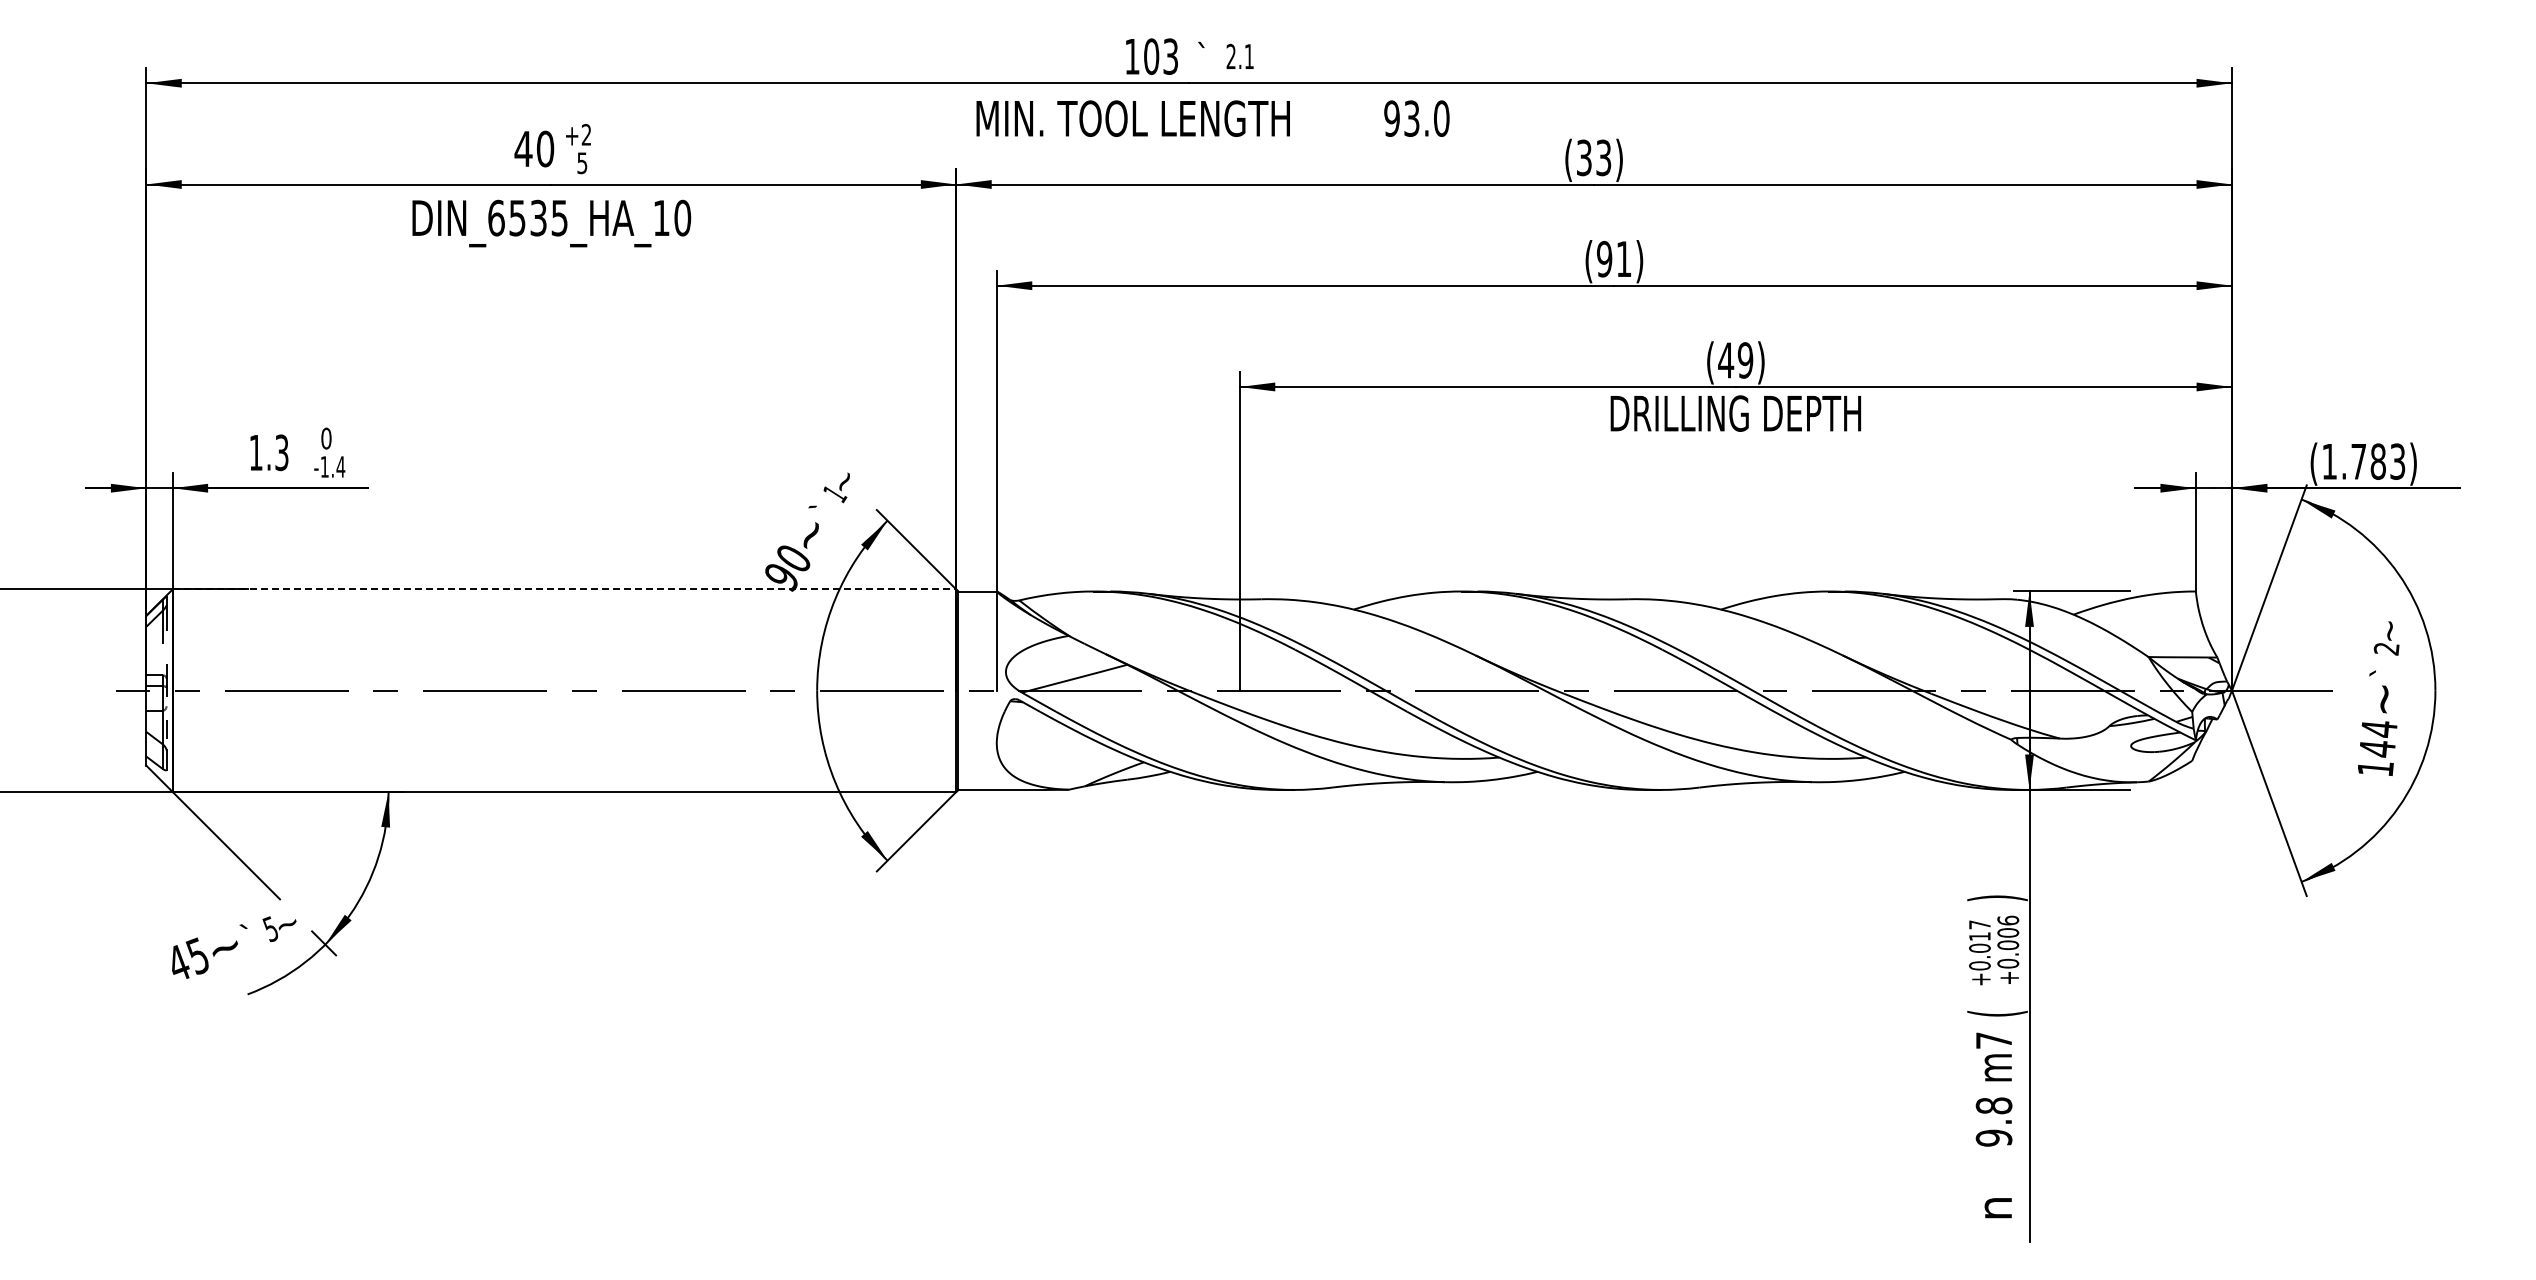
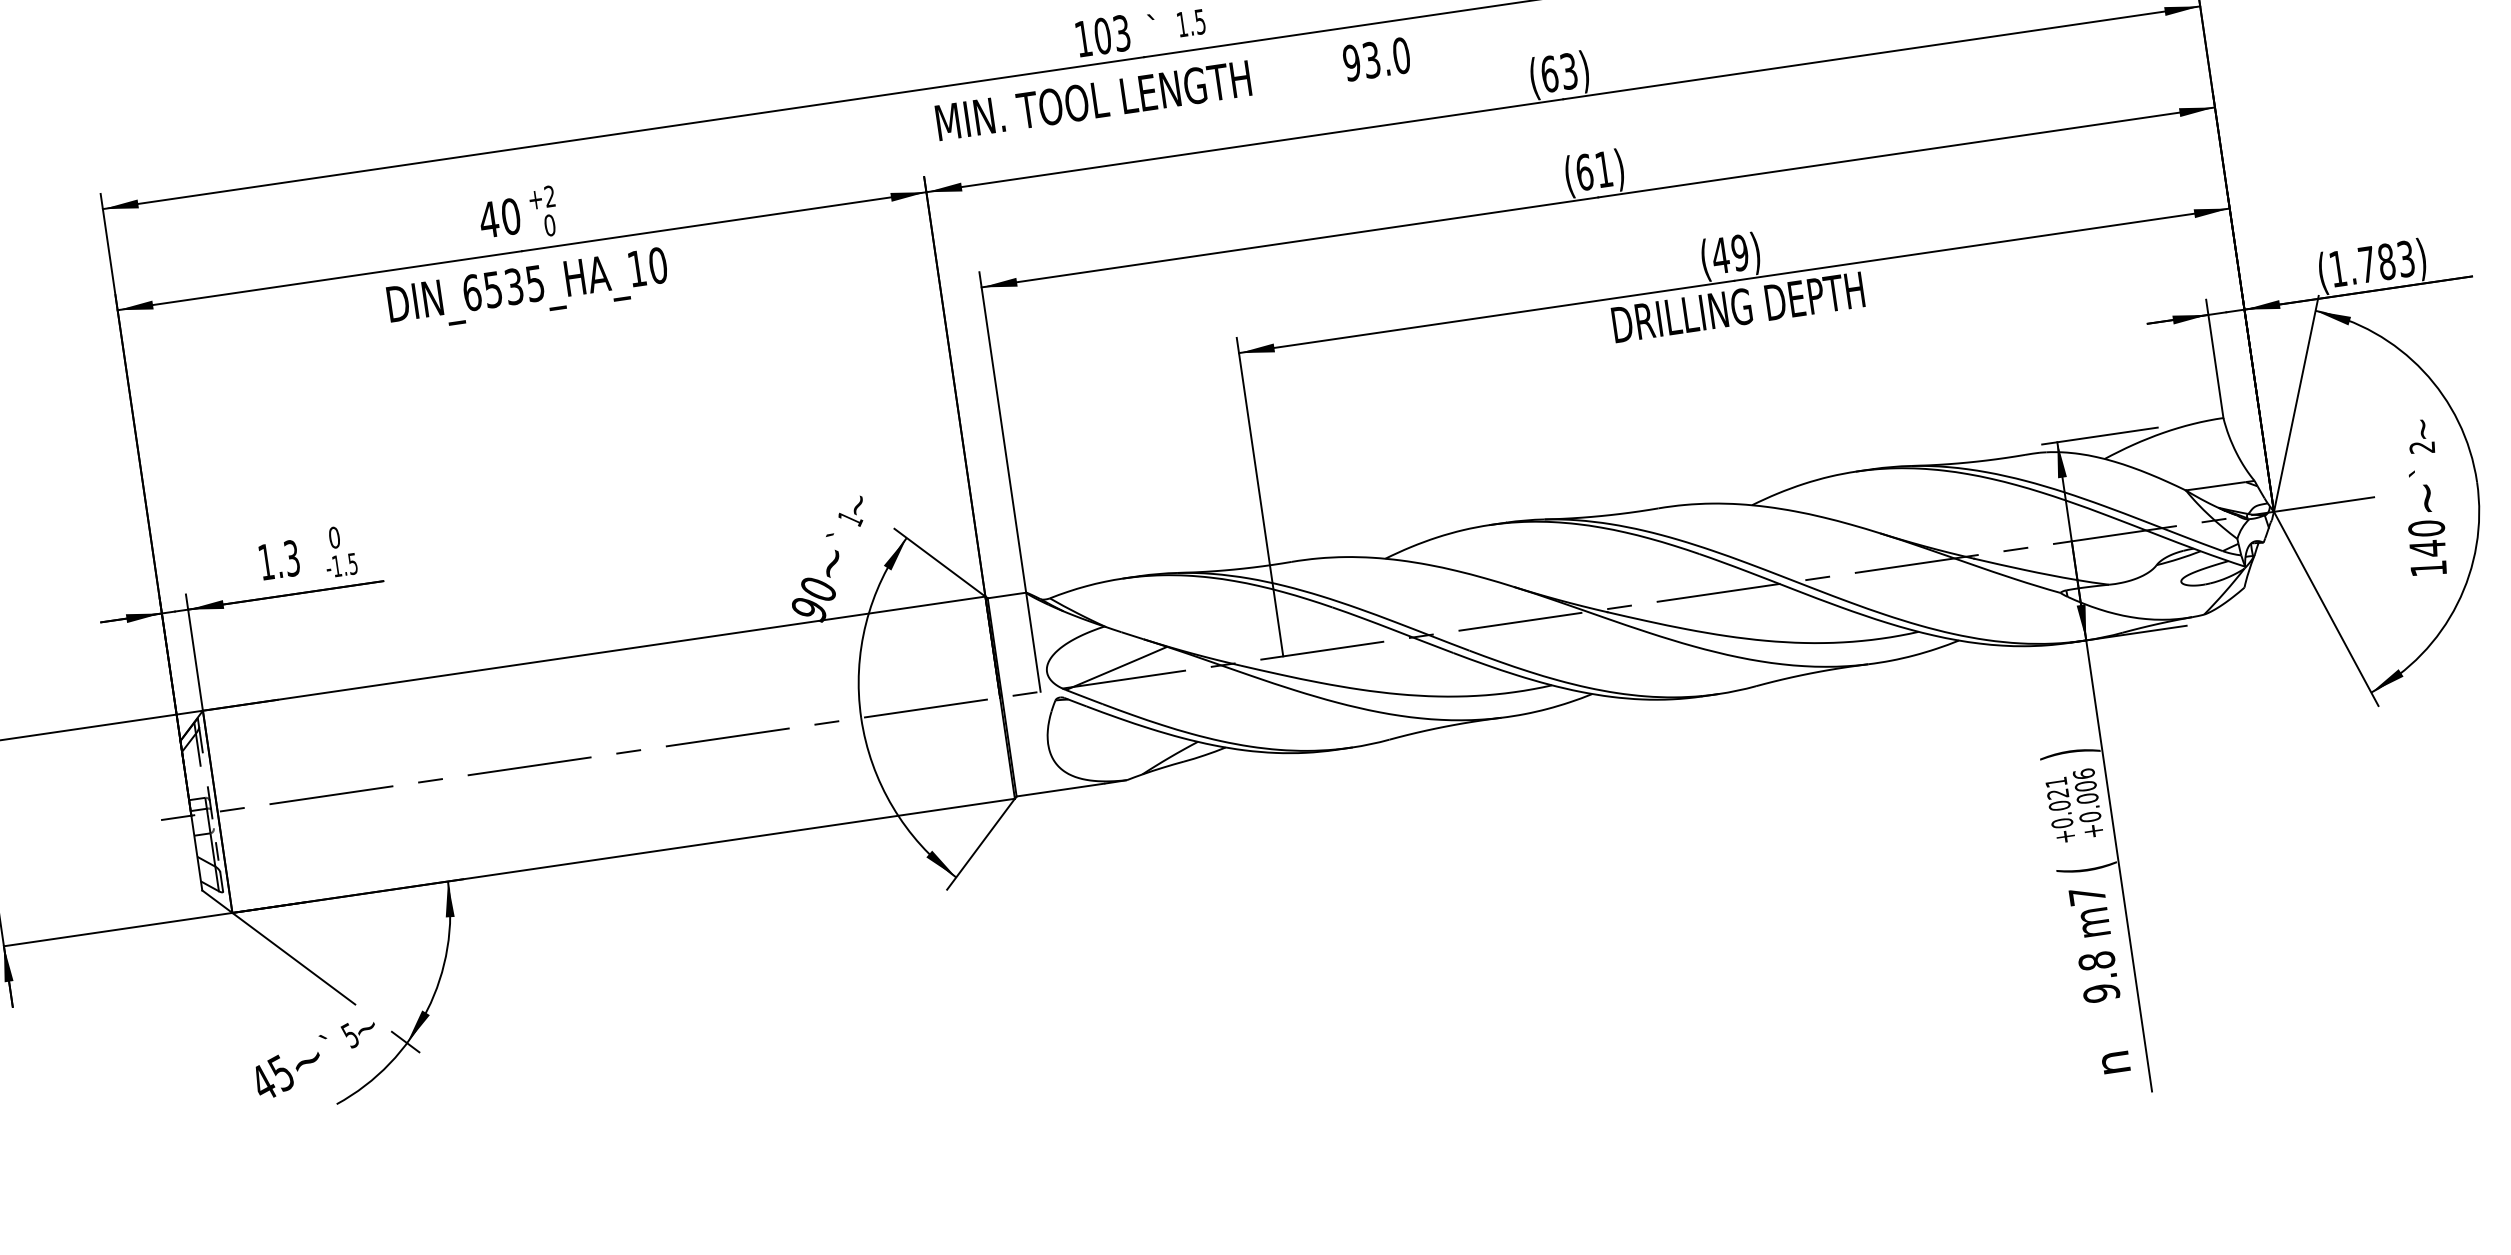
text: (1239, 56) -> (1190, 23), 2.1 -> 1.5
text: (1584, 157) -> (1549, 73), (33) -> (63)
text: (582, 163) -> (550, 225), 5 -> 0
text: (1604, 258) -> (1584, 171), (91) -> (61)
text: (340, 466) -> (352, 563), -1.4 -> -1.5
line: (564, 589) -> (594, 653), dashed -> solid
text: (2379, 729) -> (2426, 529), 144 -> 140
text: (1979, 930) -> (2056, 788), +0.017 -> +0.021

